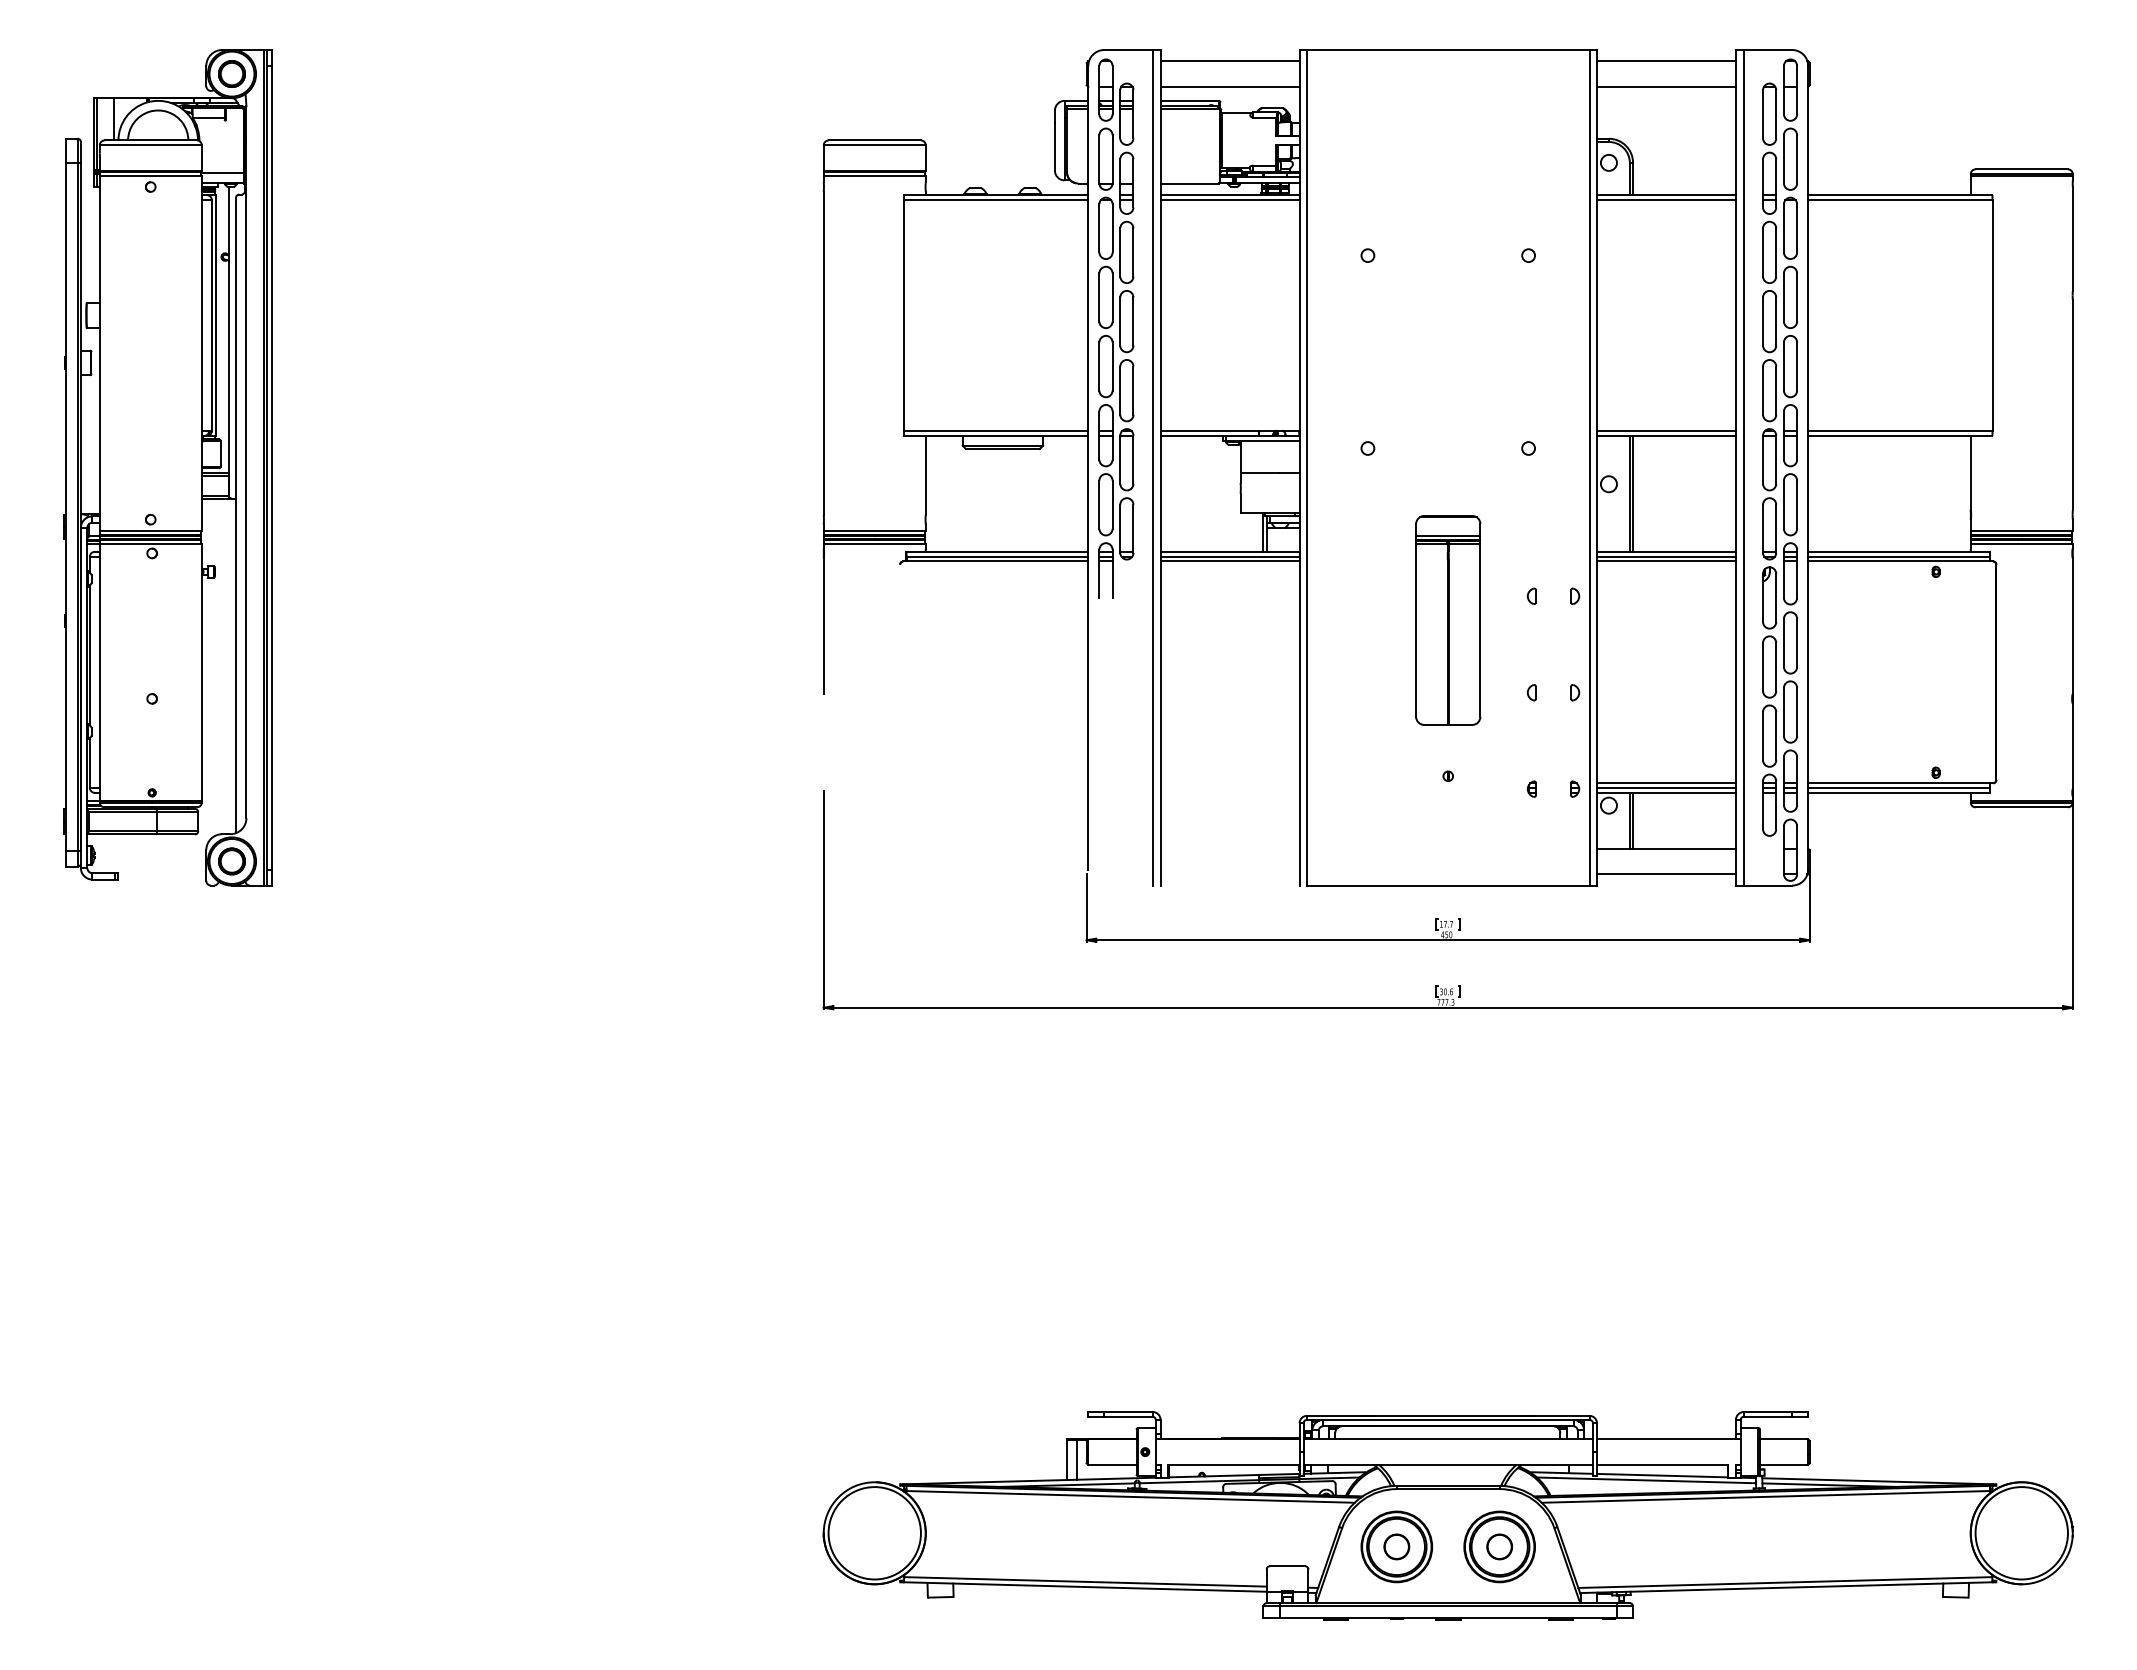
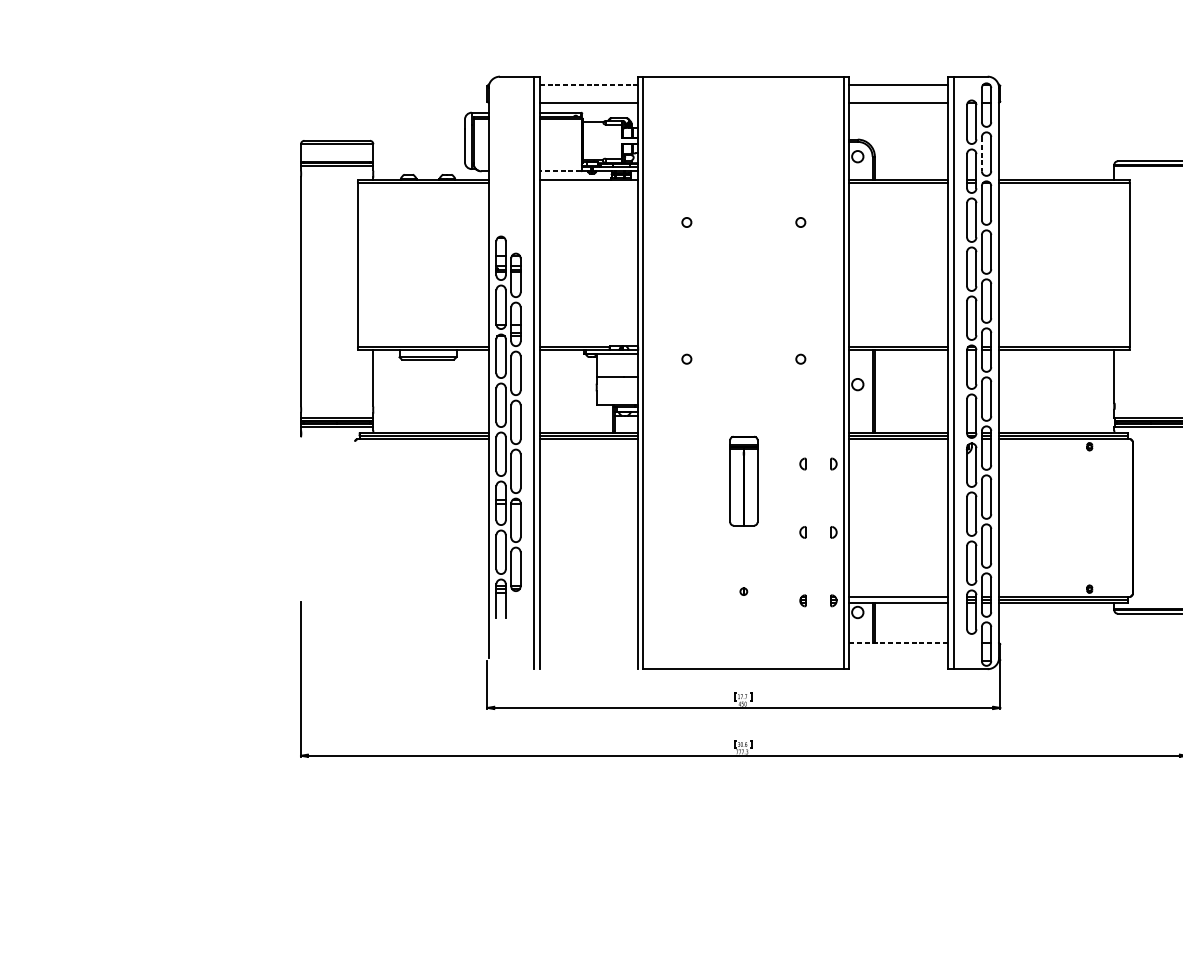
line: (1229, 61) -> (588, 84), solid -> dashed
line: (1783, 159) -> (981, 154), solid -> dashed
line: (1189, 183) -> (560, 171), solid -> dashed
line: (1229, 200) -> (588, 183), removed
part: (1116, 328) -> (508, 427), moved
part: (1448, 620) -> (744, 481), size x0.6
line: (823, 626) -> (300, 485), removed
line: (1665, 787) -> (897, 599), removed
line: (1665, 848) -> (897, 642), solid -> dashed
line: (1665, 874) -> (897, 661), removed

